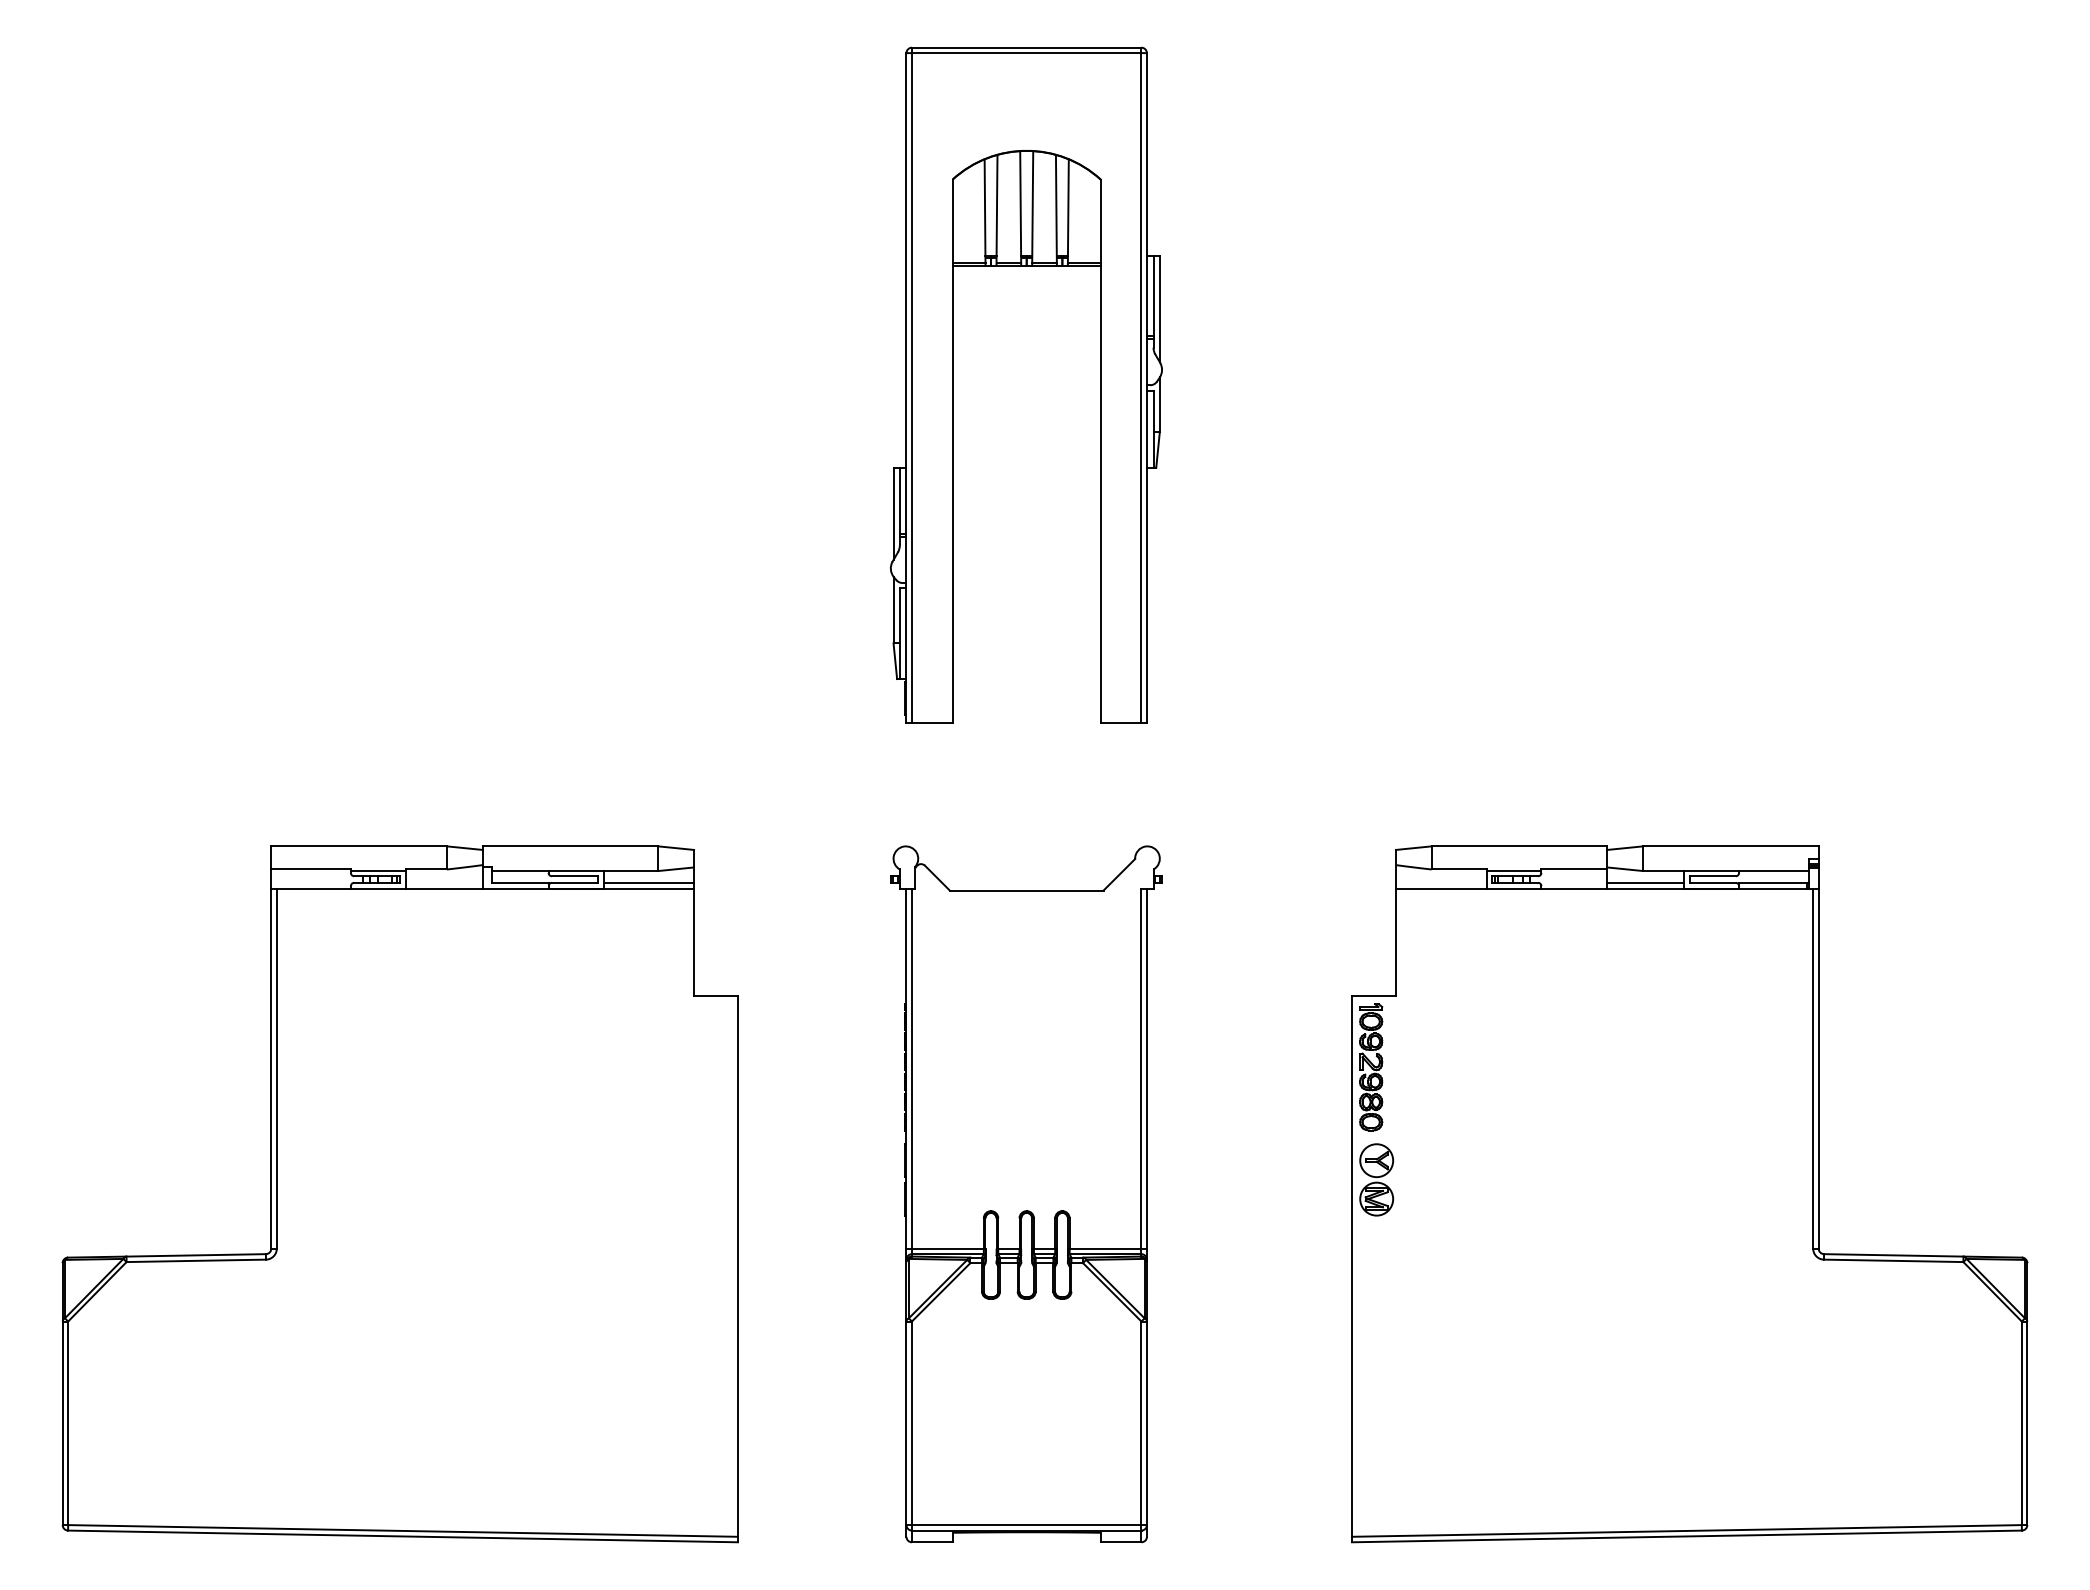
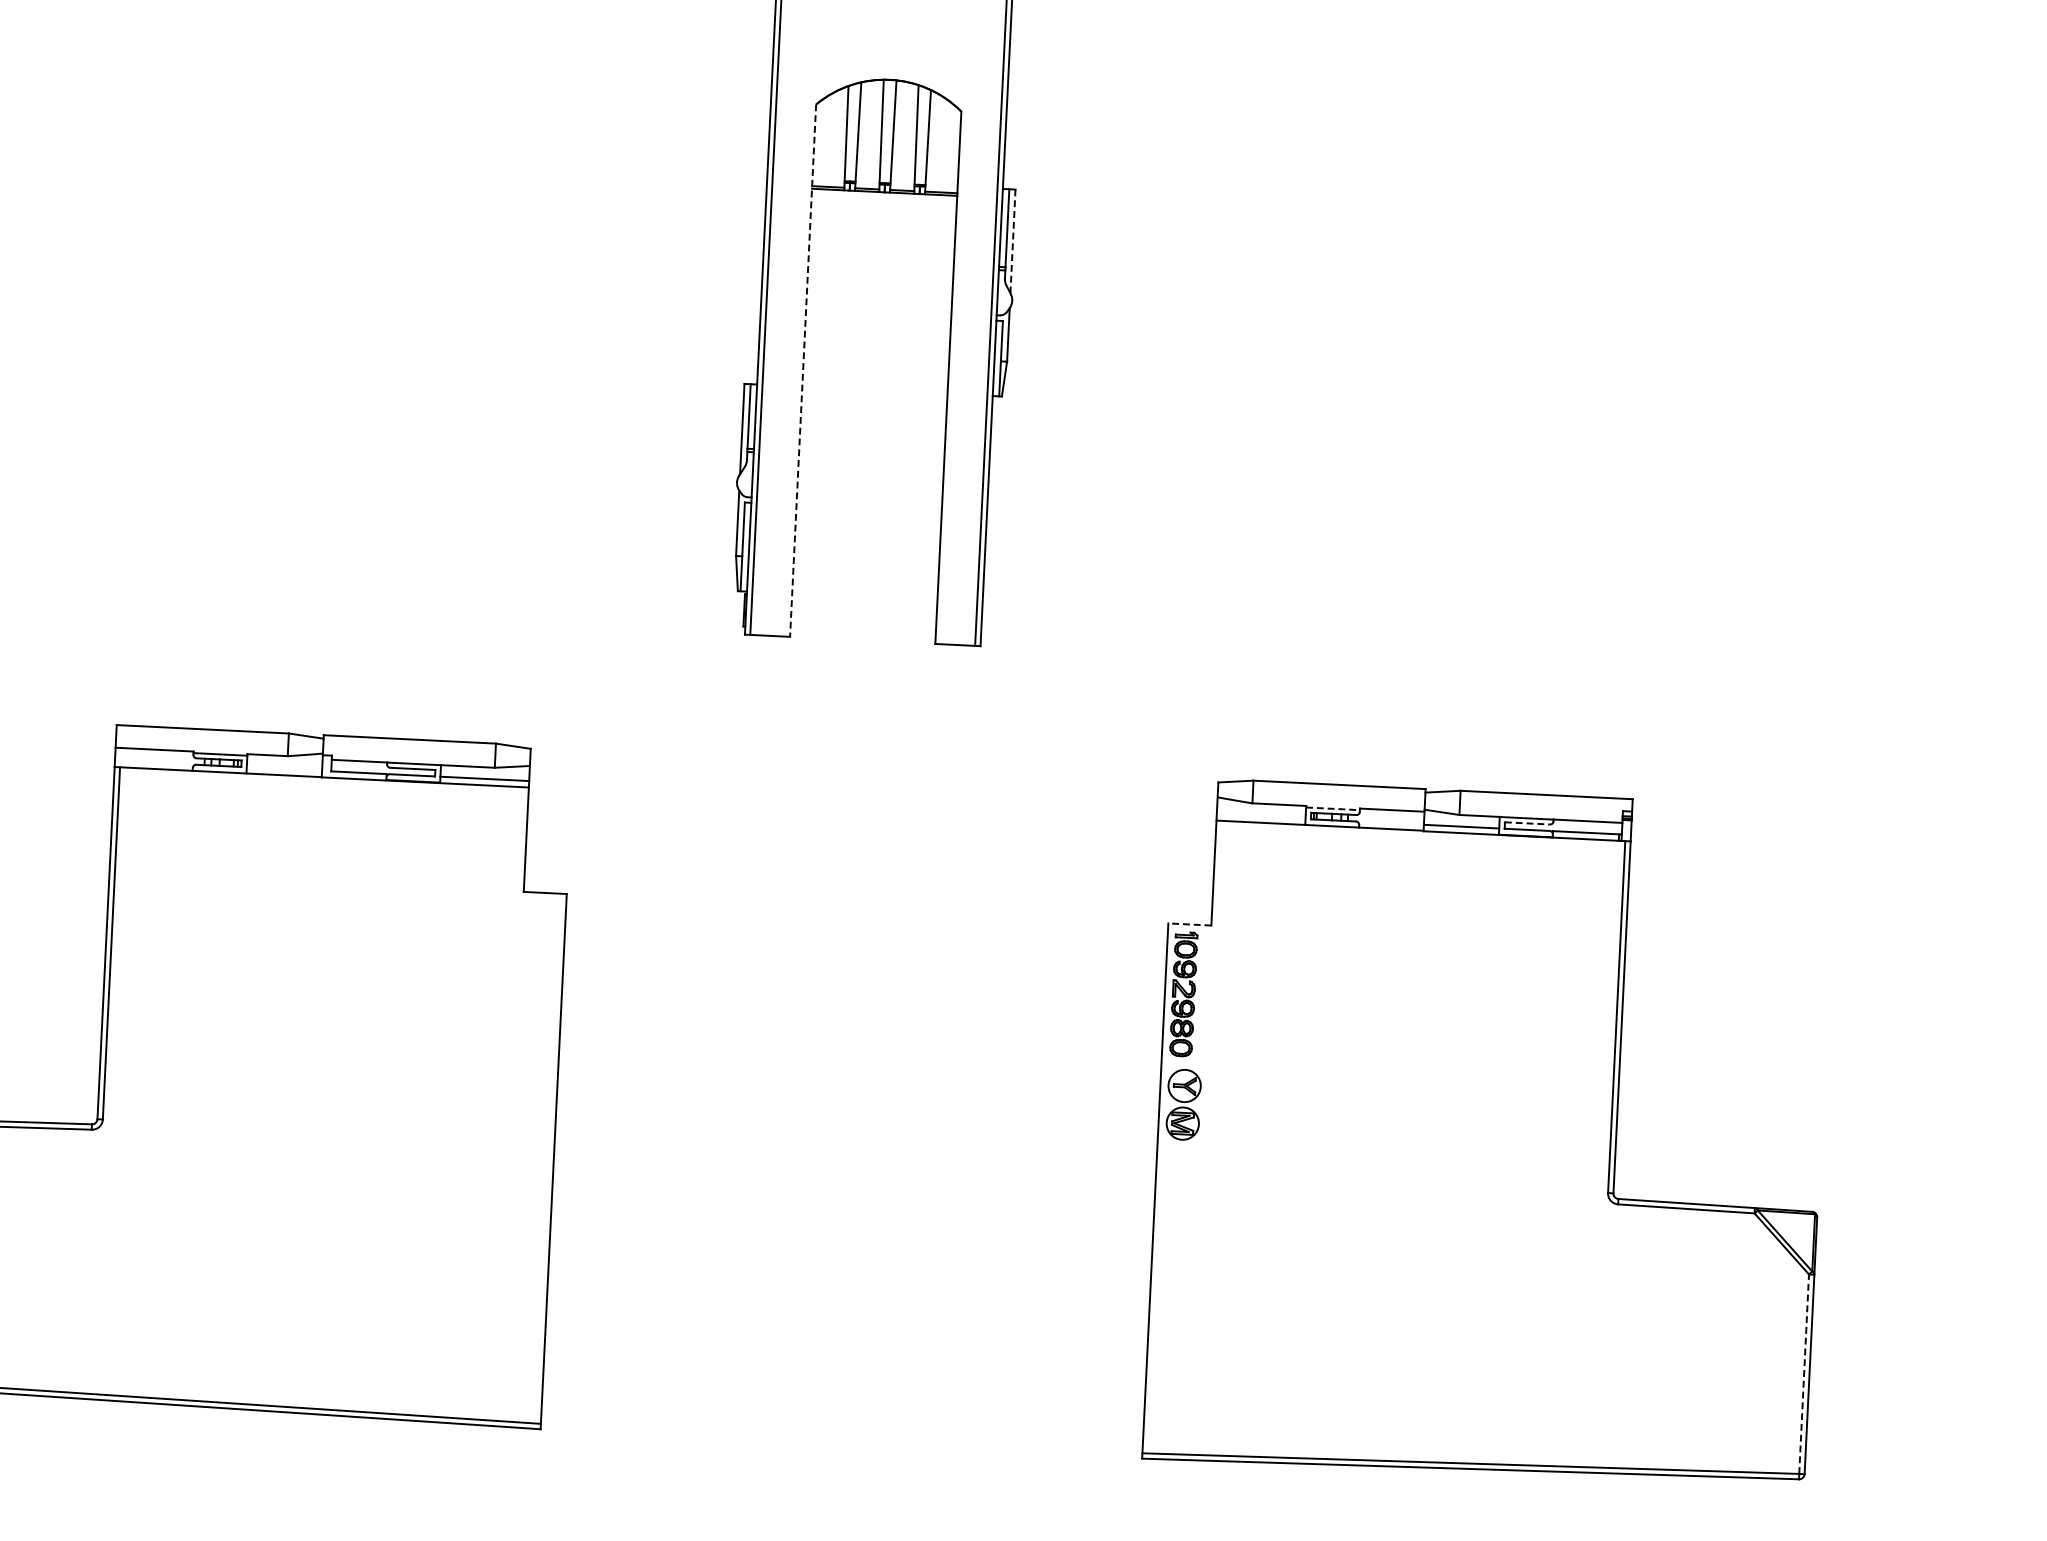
line: (1159, 309) -> (1012, 241), solid -> dashed
line: (952, 451) -> (803, 370), solid -> dashed
line: (1514, 871) -> (1333, 809), solid -> dashed
line: (1713, 876) -> (1528, 823), solid -> dashed
line: (1373, 995) -> (1189, 923), solid -> dashed
part: (1026, 1194) -> (839, 1102), removed
line: (2021, 1423) -> (1803, 1374), solid -> dashed

